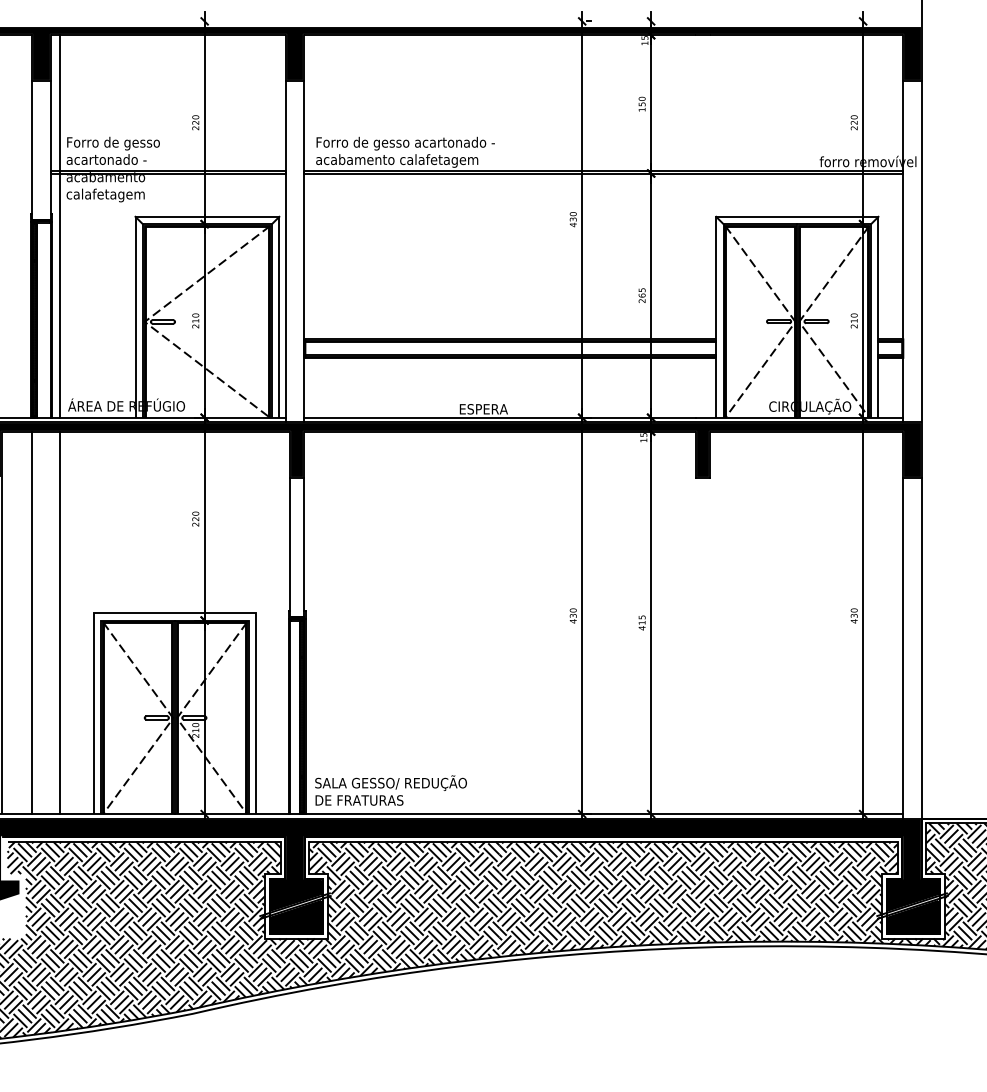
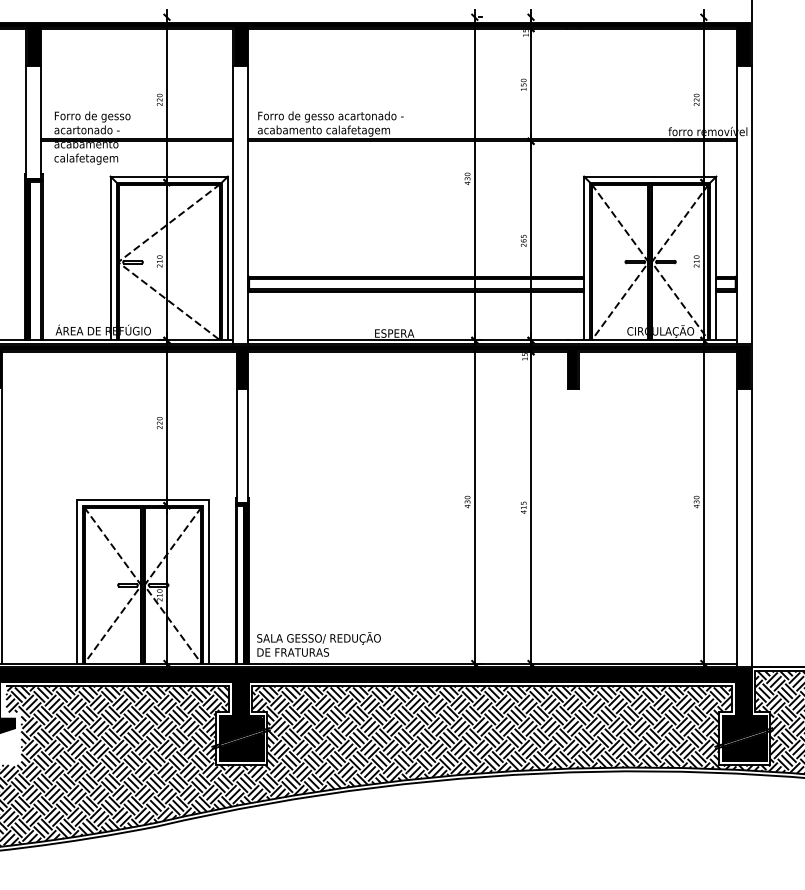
line: (60, 226) -> (49, 184), removed
line: (32, 622) -> (26, 507), removed
line: (60, 622) -> (49, 507), removed

